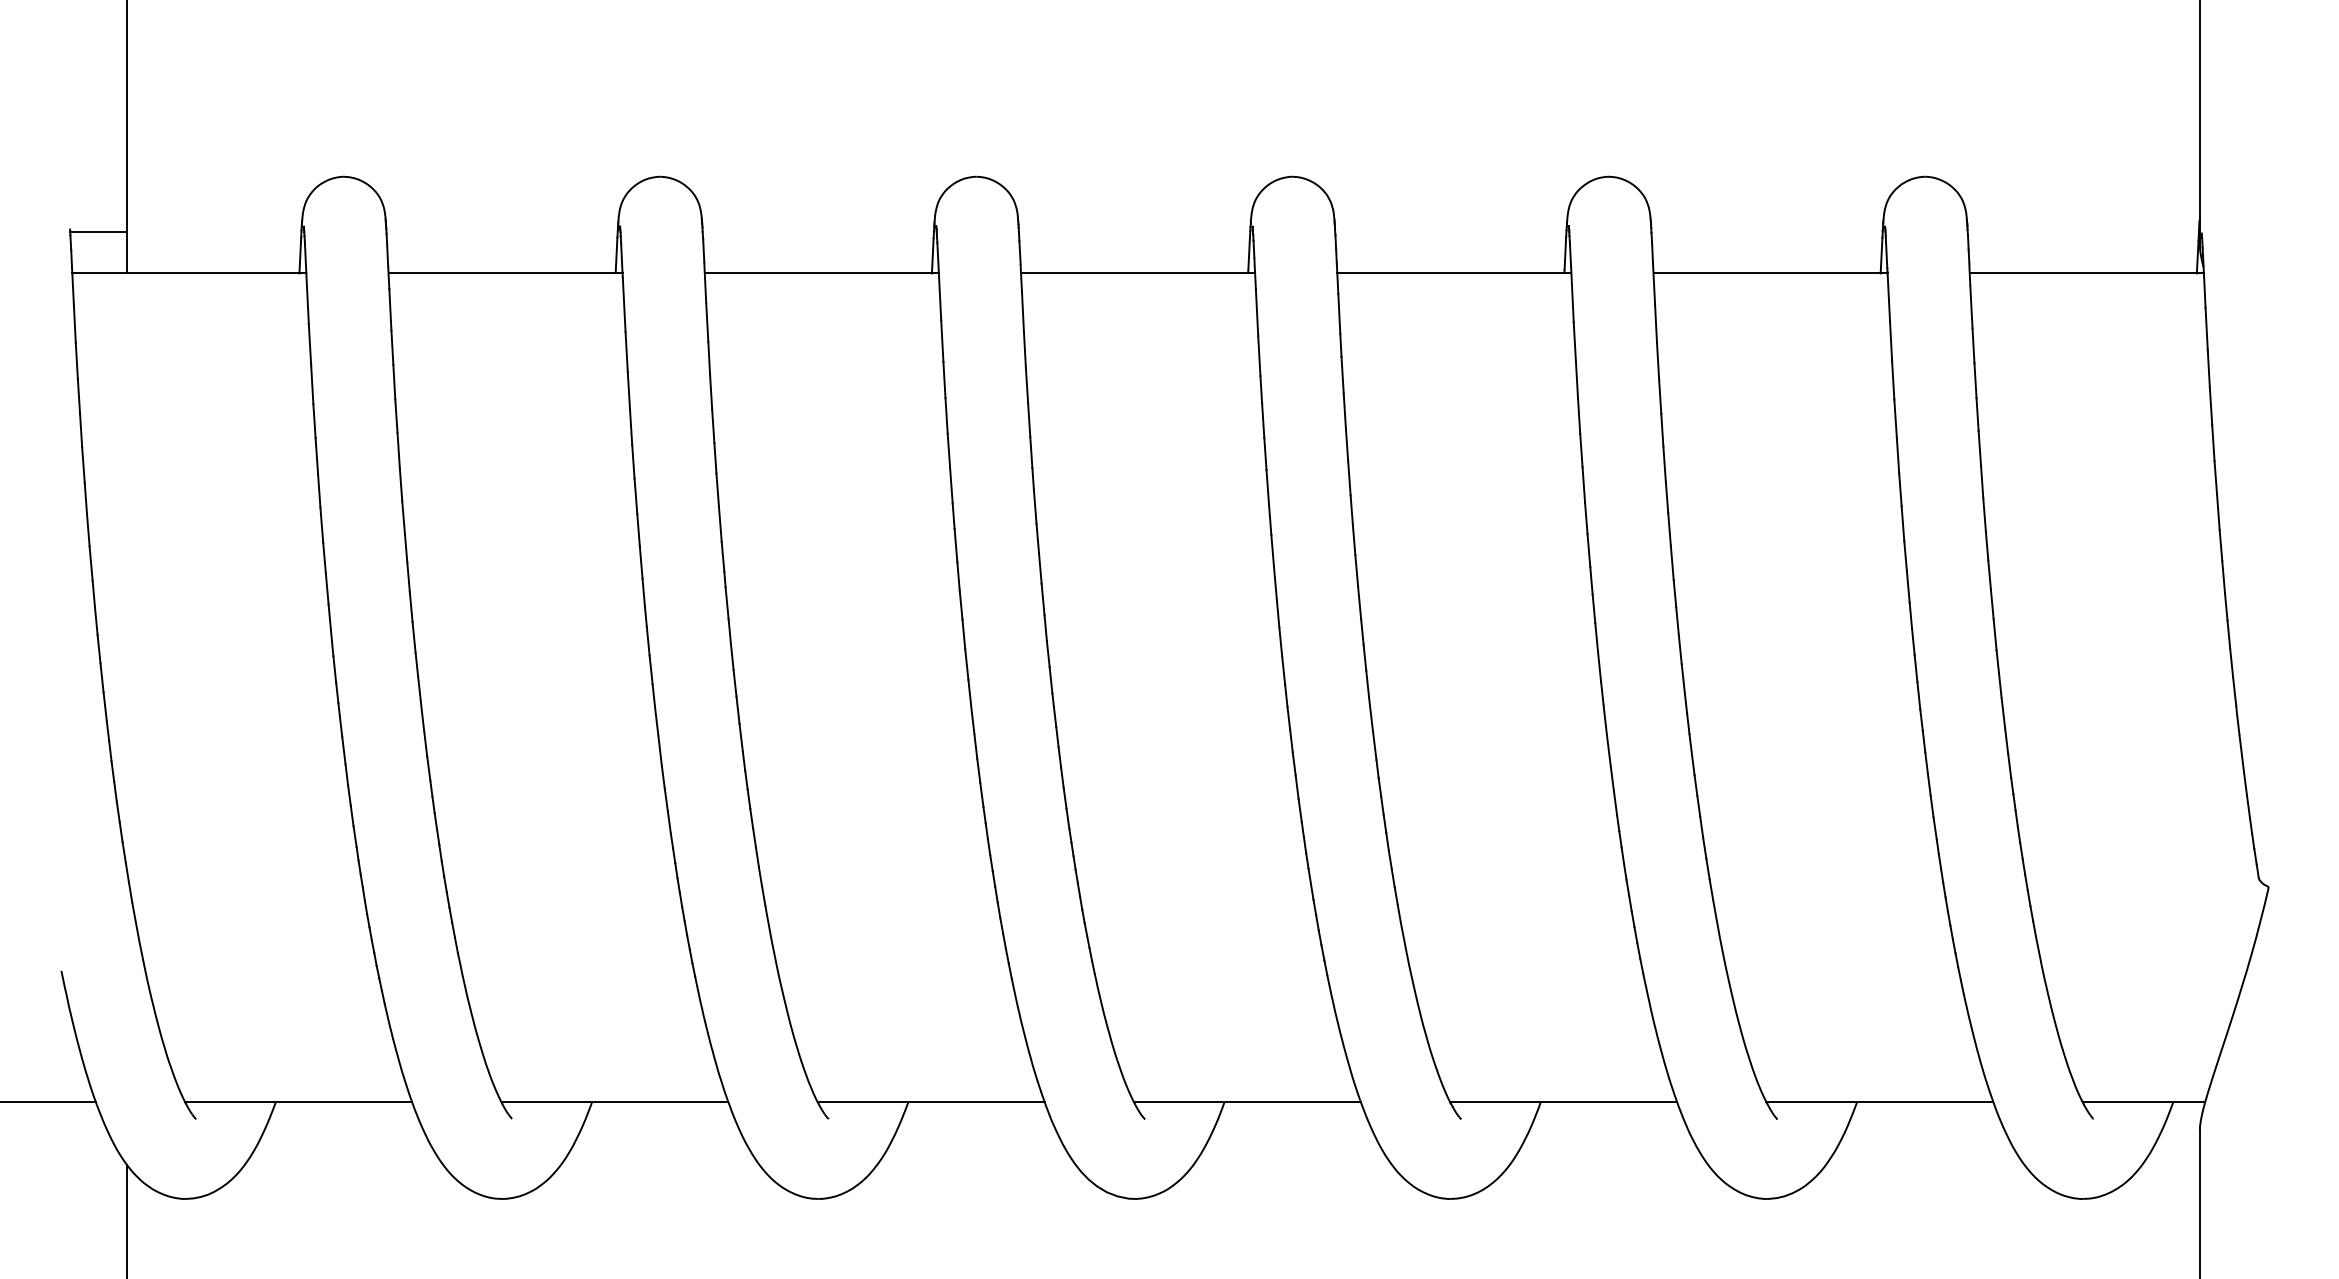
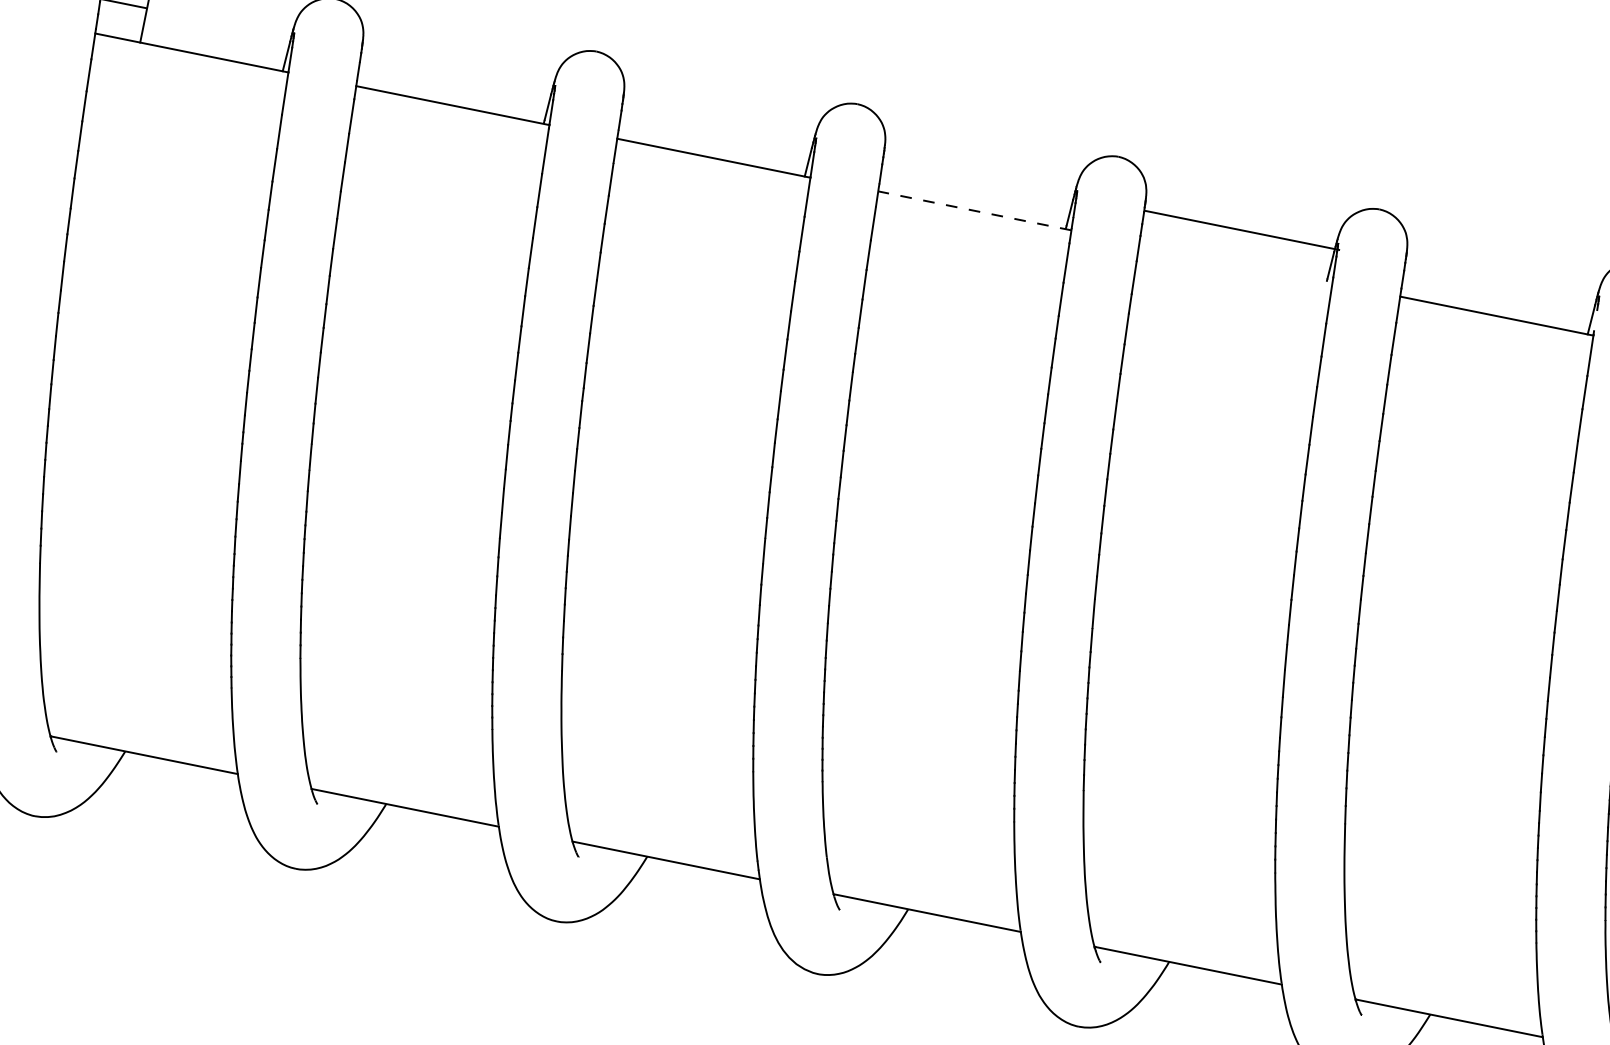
line: (1886, 255) -> (1595, 320), removed
line: (1137, 273) -> (974, 210), solid -> dashed
line: (1454, 273) -> (1242, 230), moved

